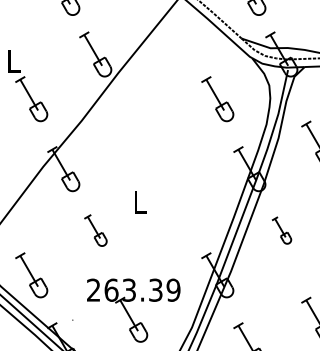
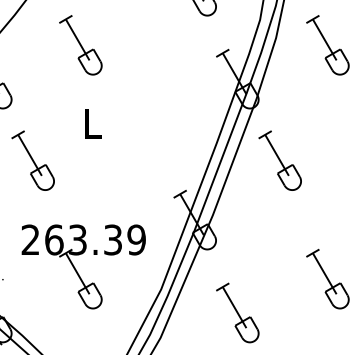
part: (131, 143) -> (80, 45), added
part: (95, 230) -> (33, 160), size x1.43
part: (281, 230) -> (279, 160), size x1.67

